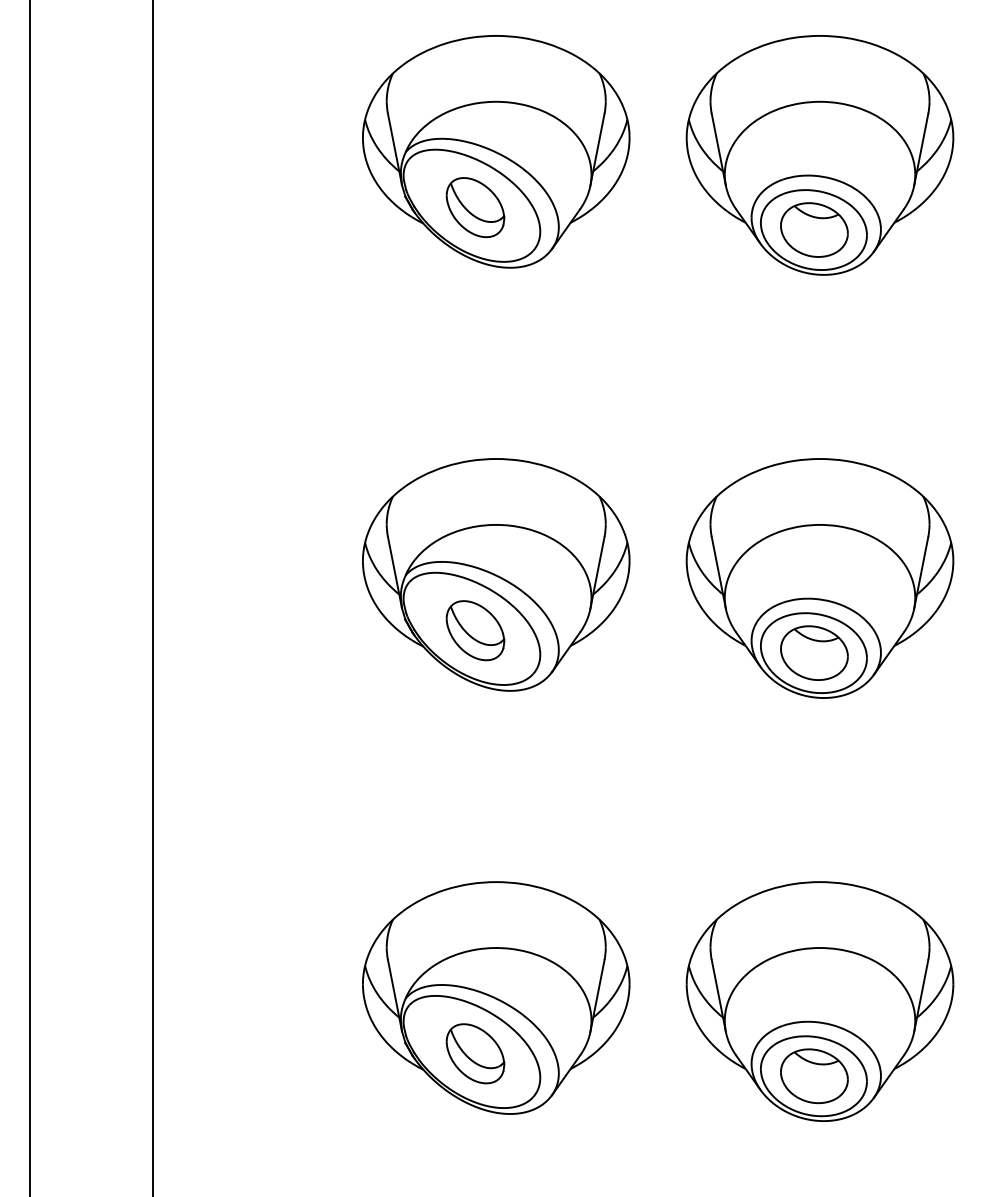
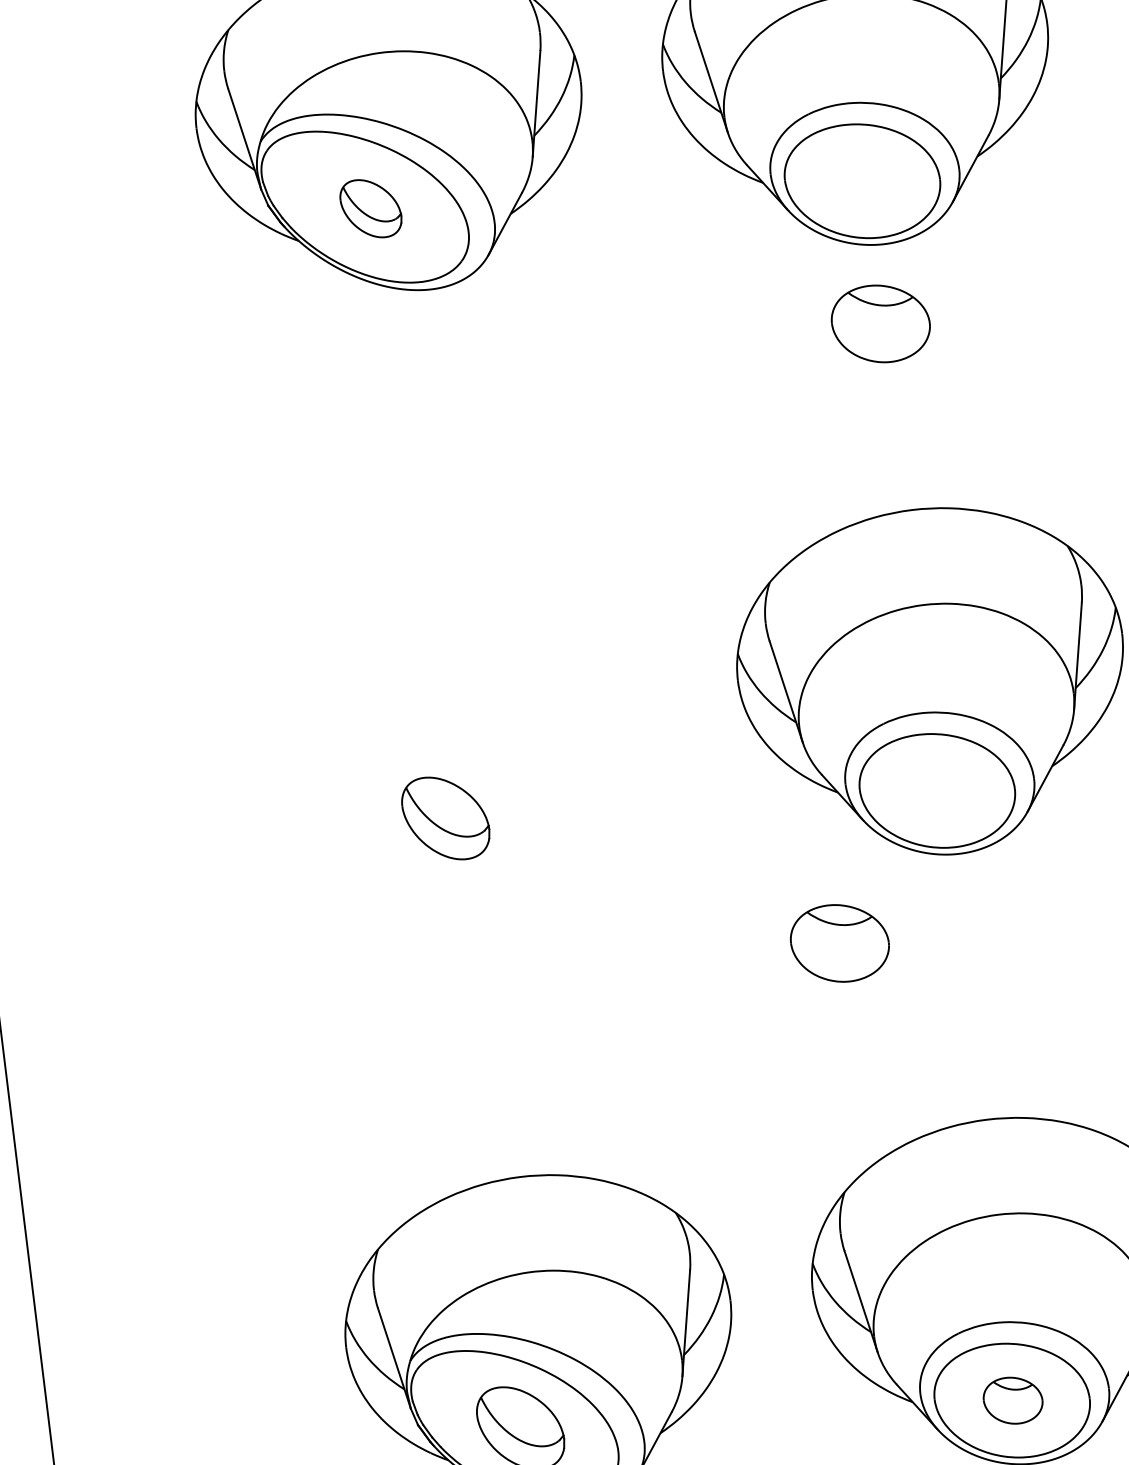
part: (475, 207) -> (371, 208), size x0.7
part: (814, 229) -> (880, 322), moved
part: (496, 574) -> (466, 733), removed
part: (814, 652) -> (839, 942), moved
part: (814, 1076) -> (1013, 1400), size x0.6

